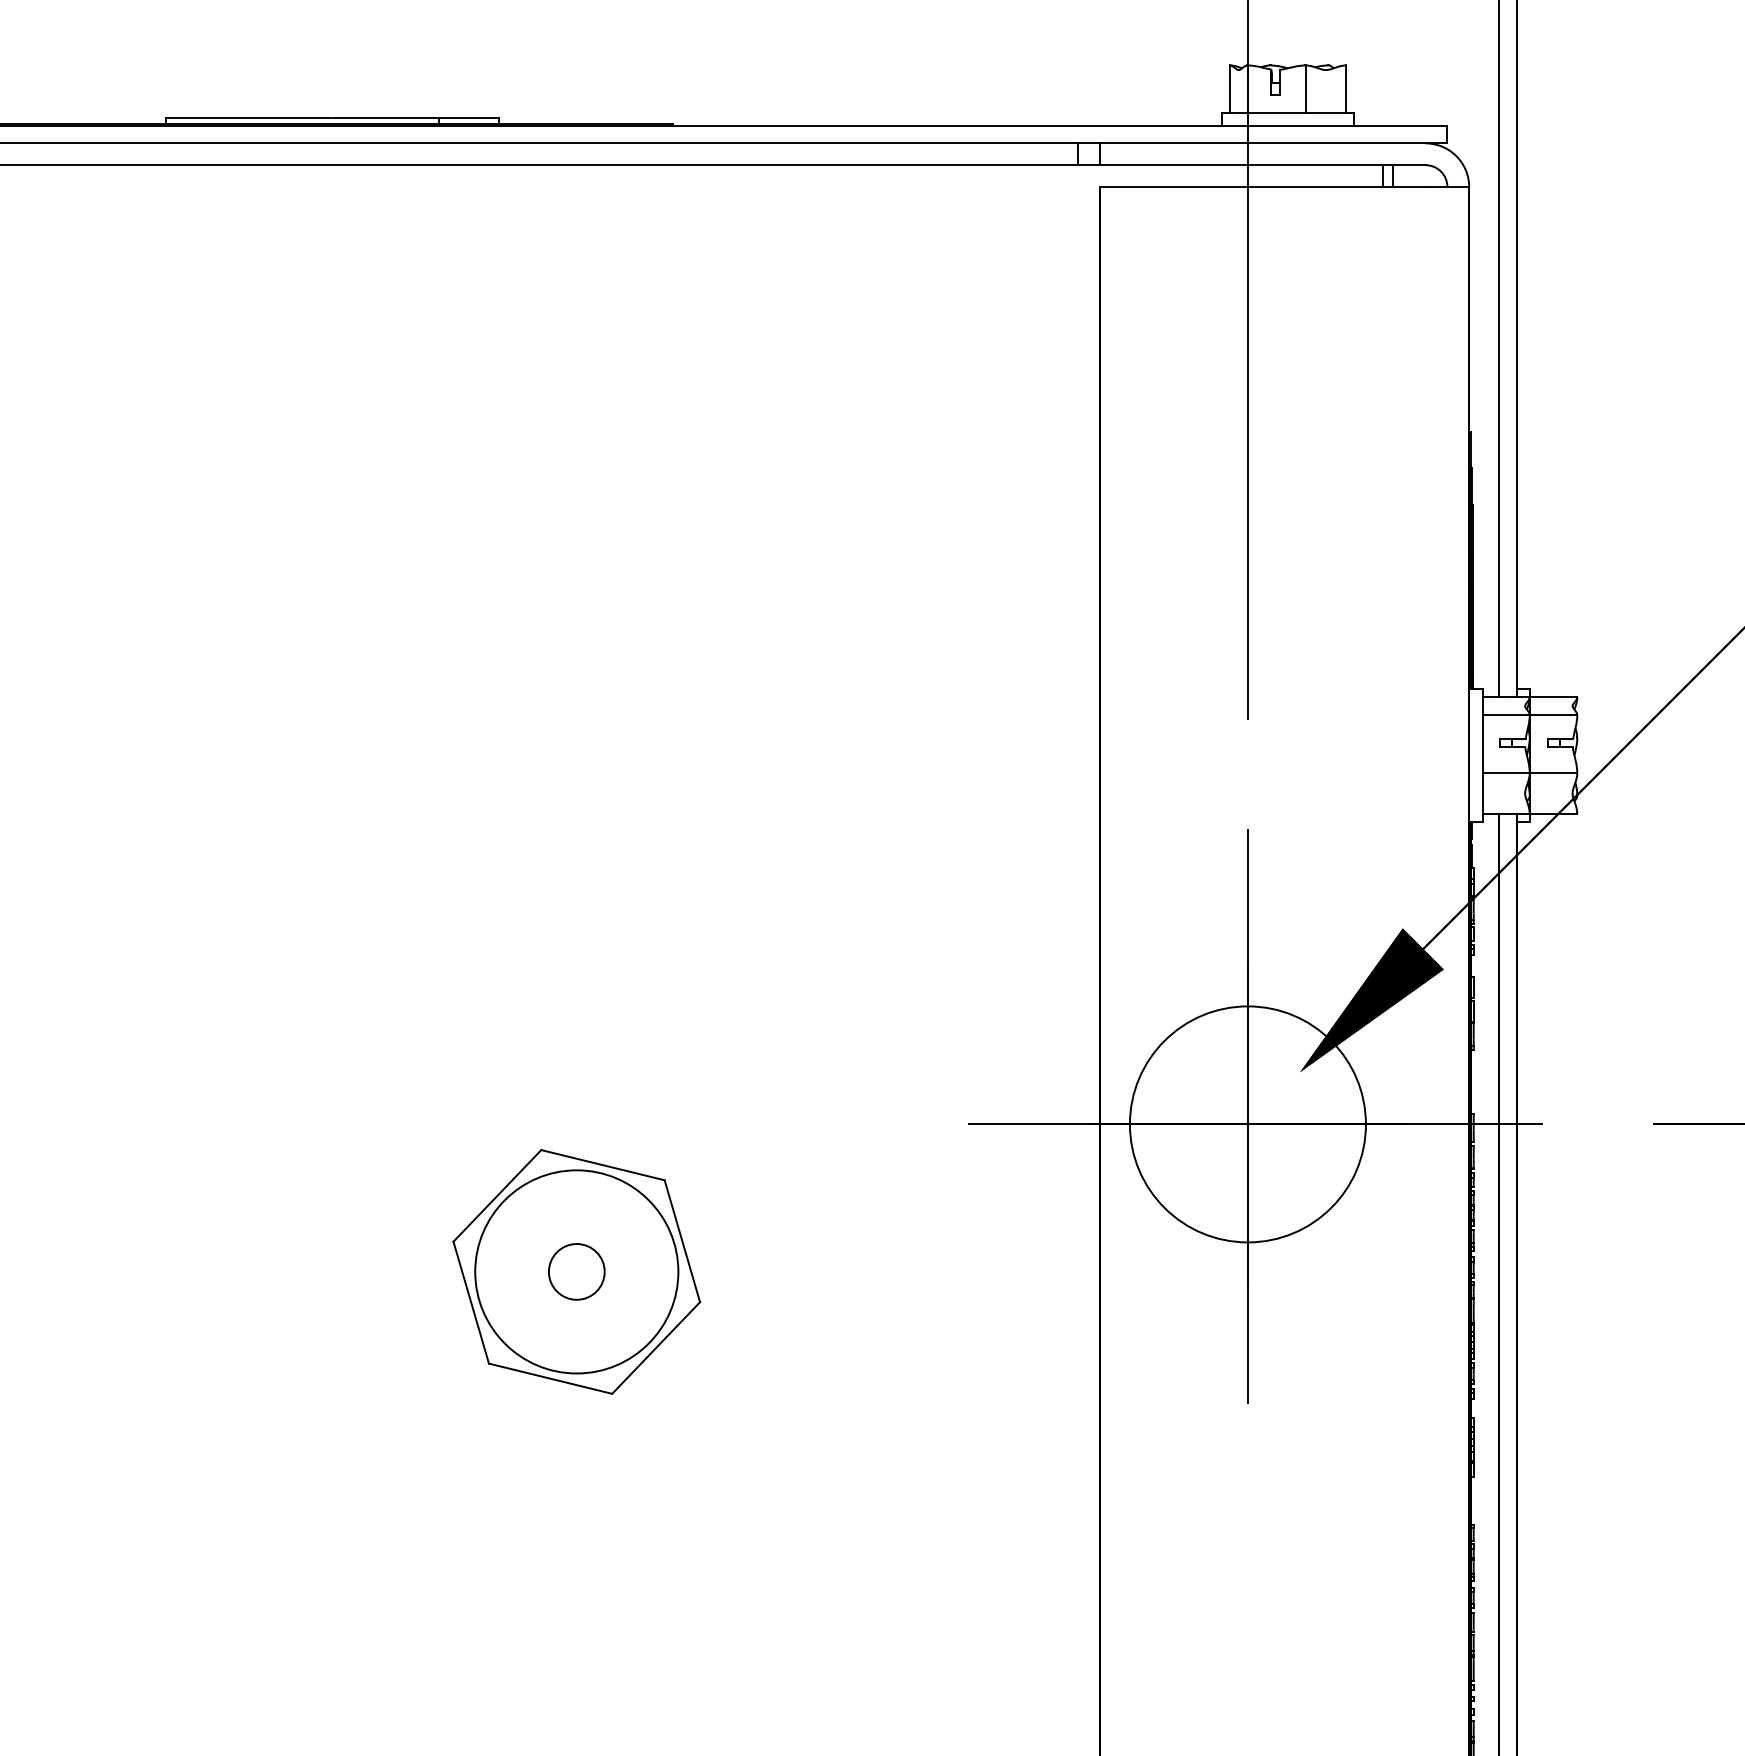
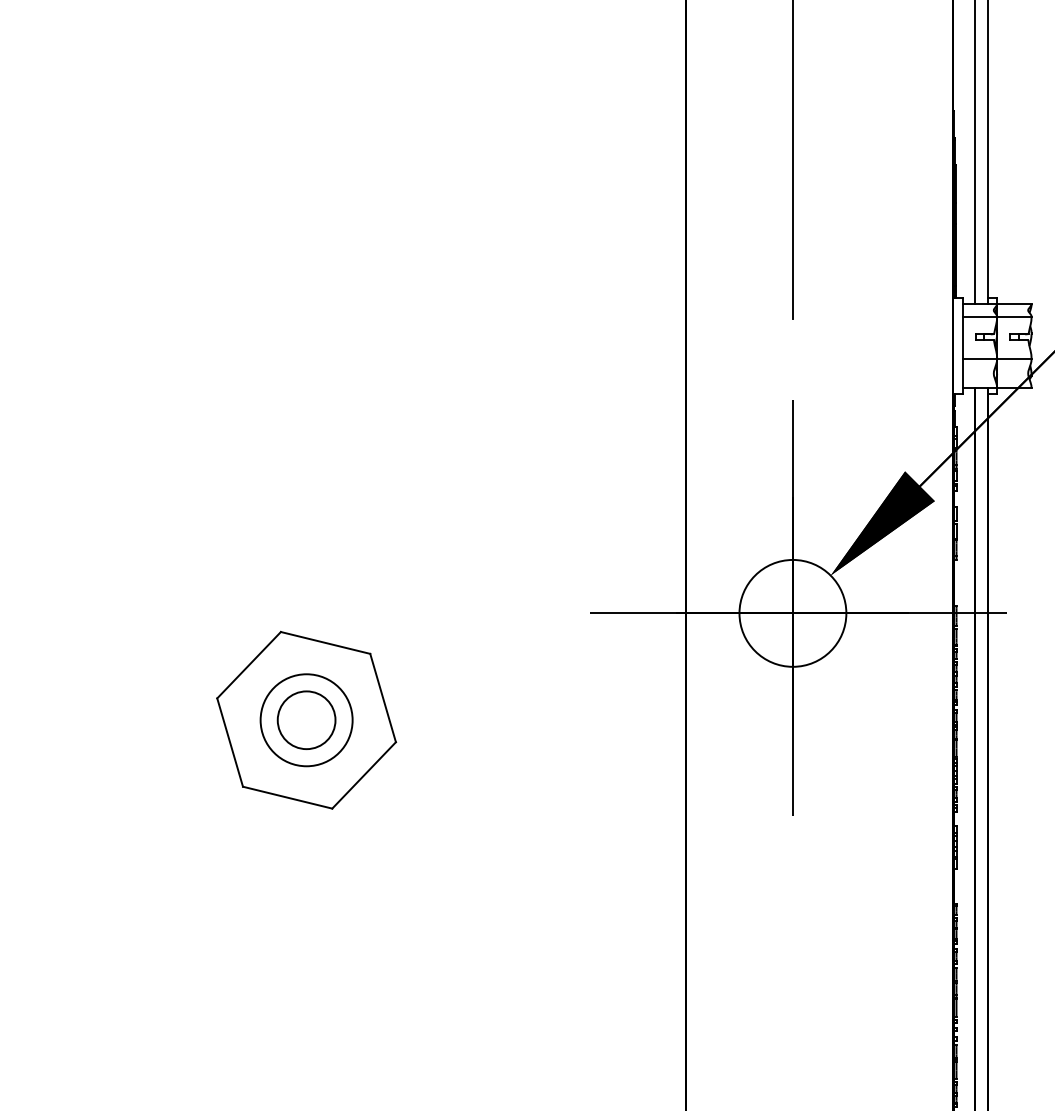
circle: (1247, 1124) -> (792, 613), size x0.62
circle: (576, 1271) -> (306, 719), size x0.62
circle: (576, 1271) -> (306, 719), size x1.43

